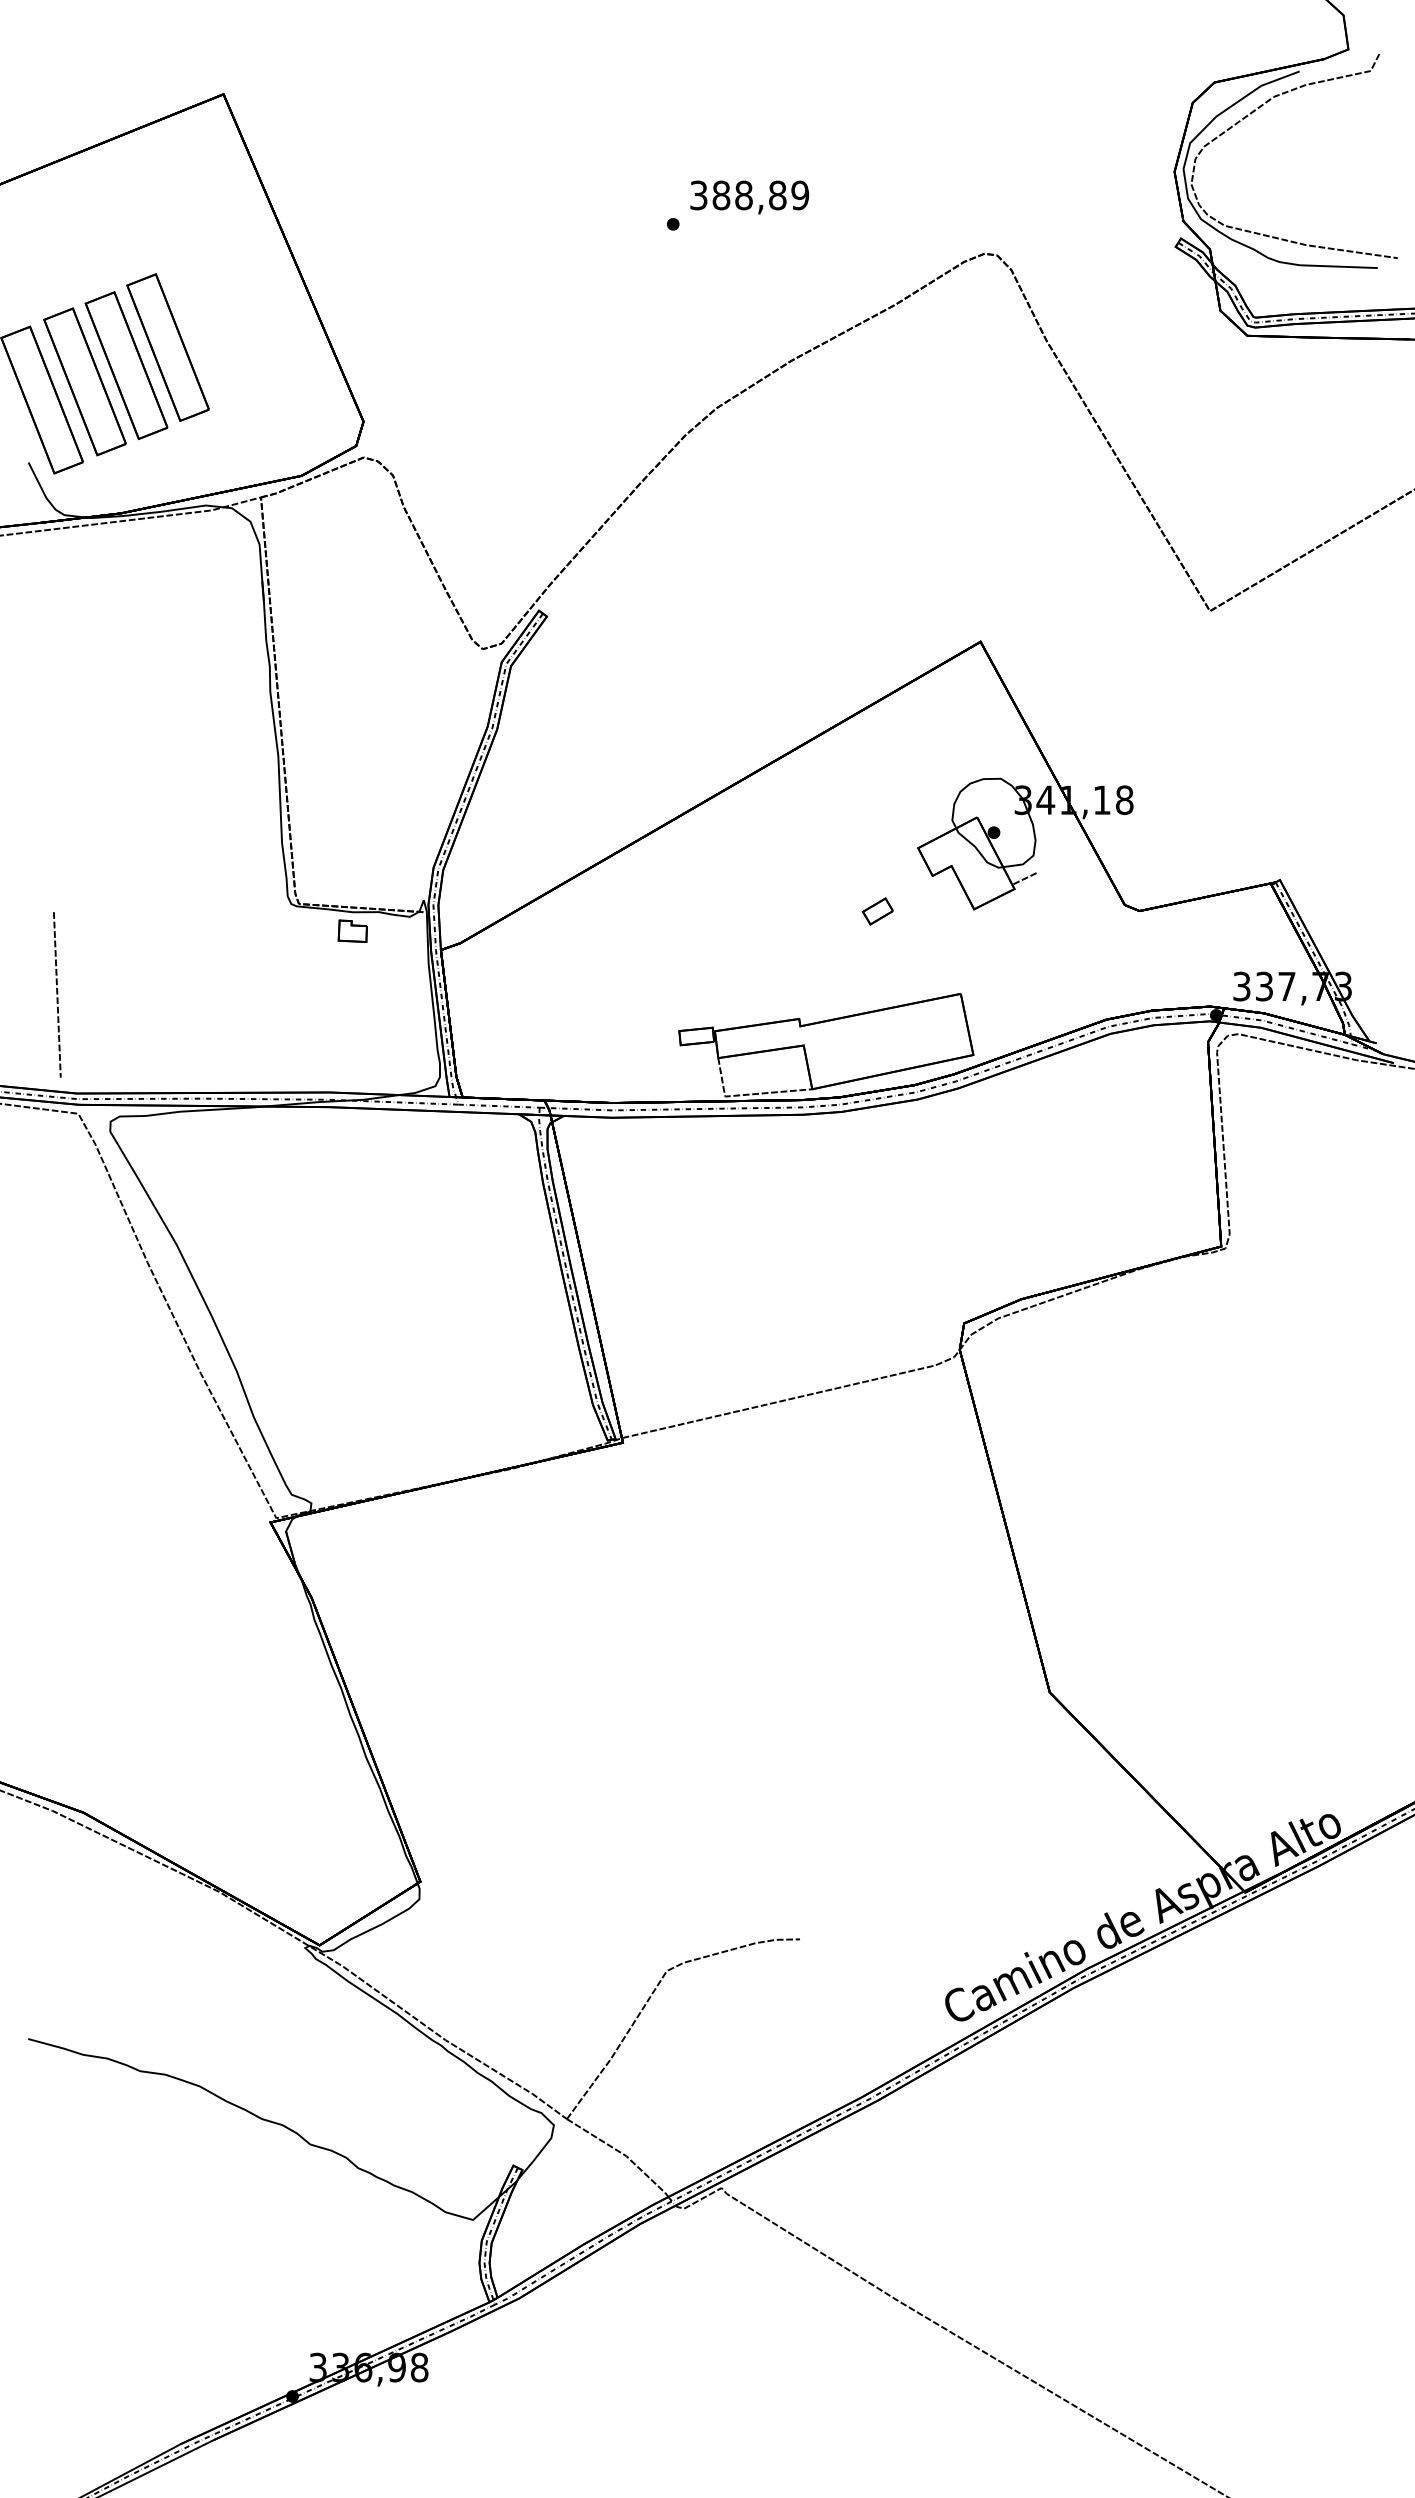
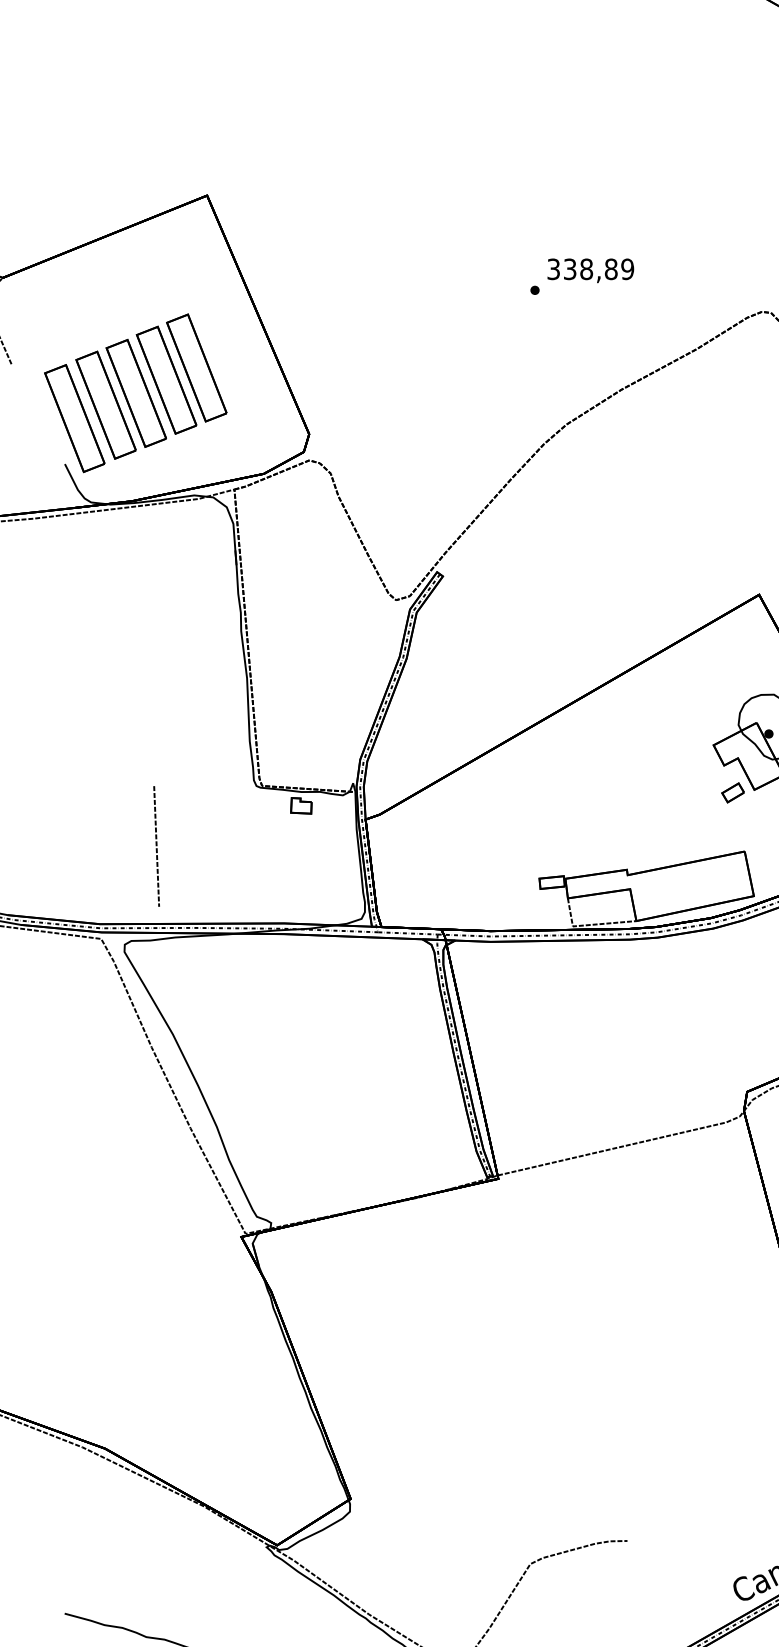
text: (721, 195) -> (570, 269), 388,89 -> 338,89
part: (209, 330) -> (196, 367), added
part: (877, 911) -> (732, 792), moved
line: (57, 994) -> (156, 846), moved

